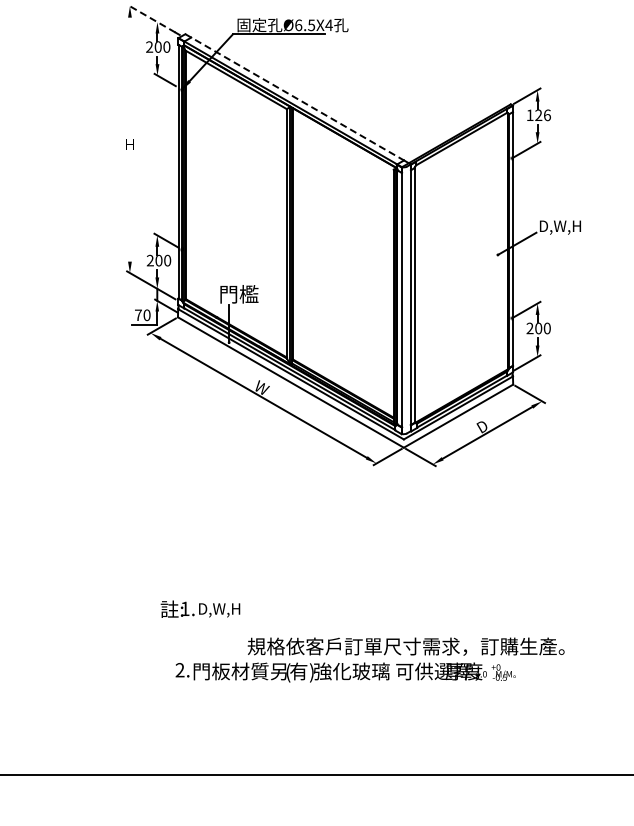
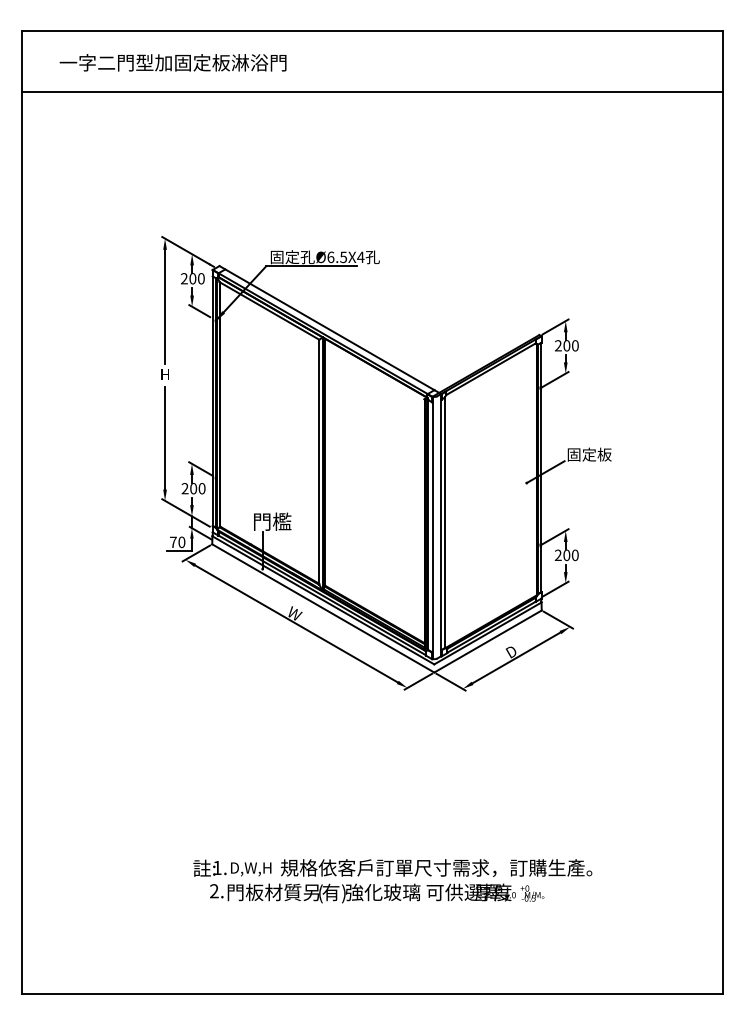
line: (150, 18) -> (185, 250), dashed -> solid
line: (130, 75) -> (165, 306), added
line: (295, 97) -> (327, 328), dashed -> solid
text: (538, 115) -> (566, 345), 126 -> 200
line: (130, 208) -> (165, 437), added
text: (561, 226) -> (589, 455), D,W,H -> 固定板
text: (200, 608) -> (232, 867), moved

